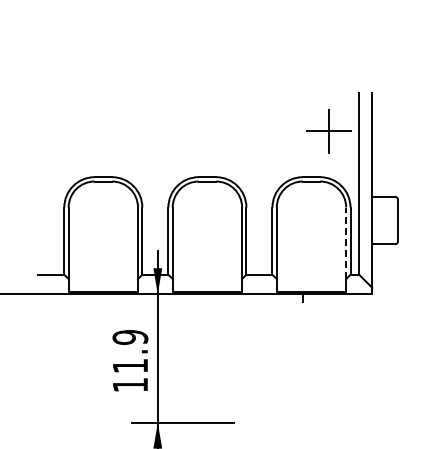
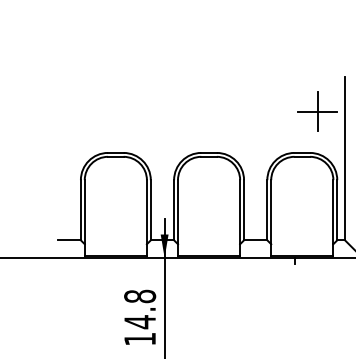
line: (346, 243) -> (333, 212), dashed -> solid
text: (130, 351) -> (140, 309), 11.9 -> 14.8

